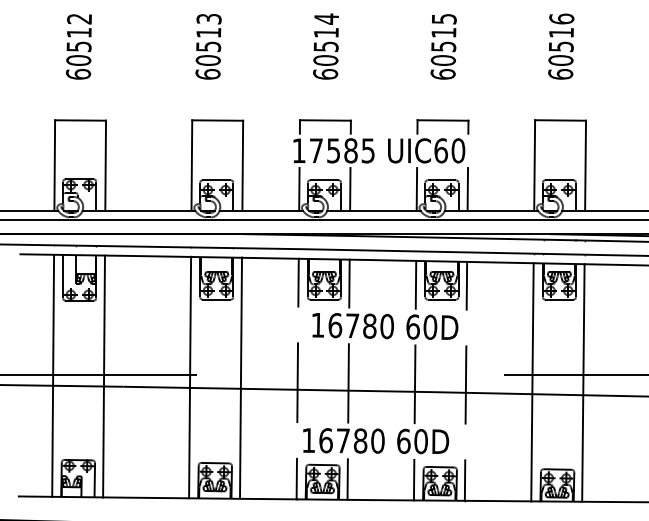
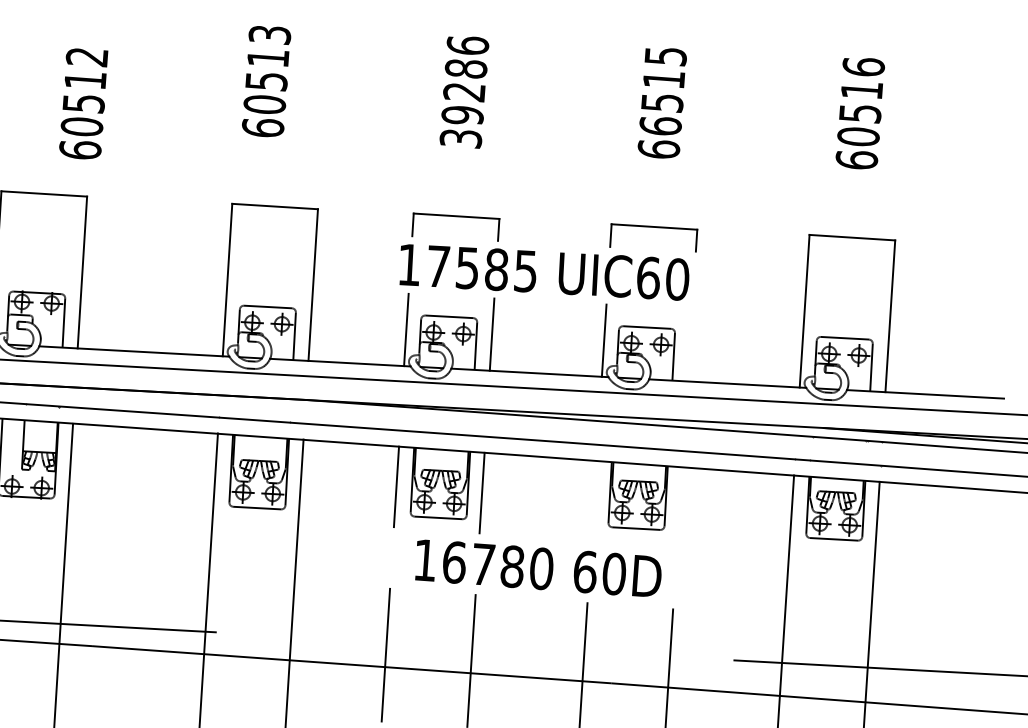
text: (78, 46) -> (82, 103), moved
text: (326, 46) -> (465, 91), 60514 -> 39286
text: (442, 60) -> (659, 125), 60515 -> 66515
line: (467, 188) -> (689, 343), removed
line: (415, 284) -> (593, 500), removed
line: (466, 285) -> (678, 506), removed

